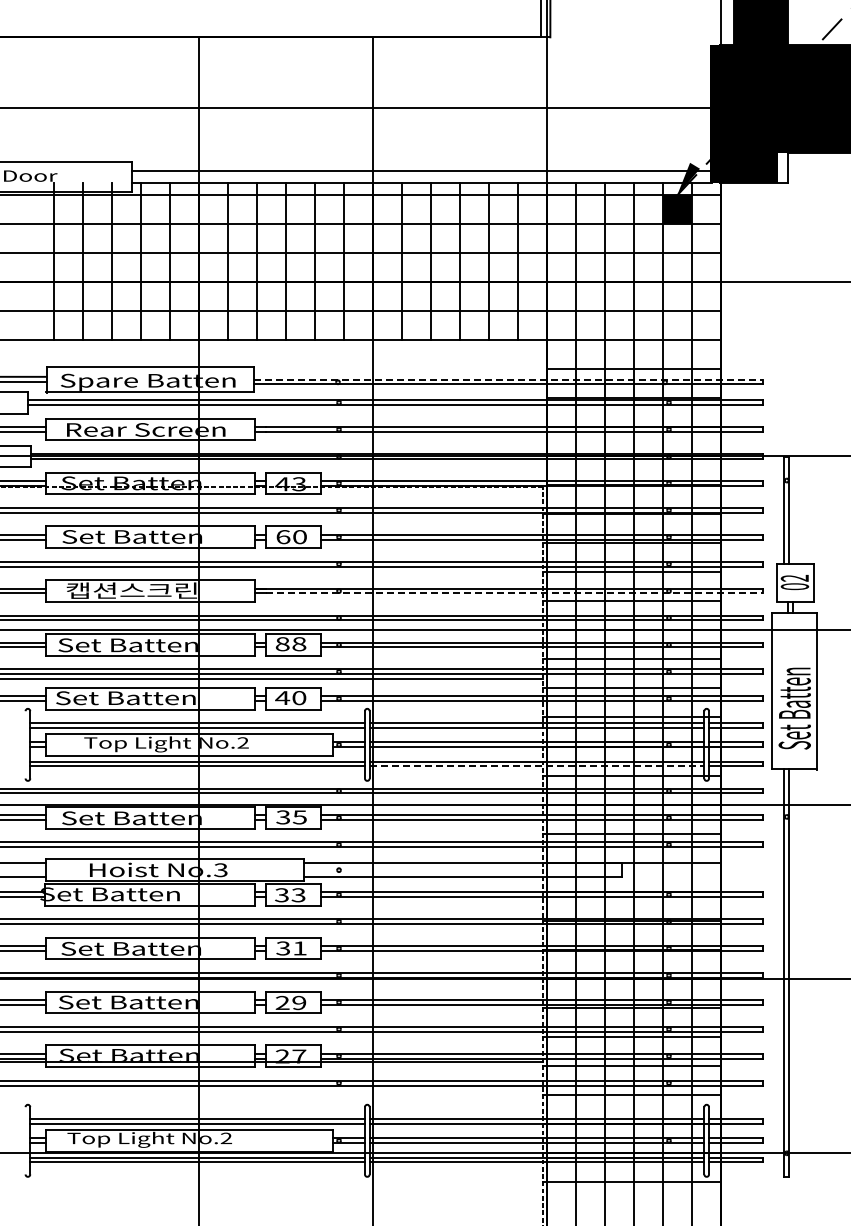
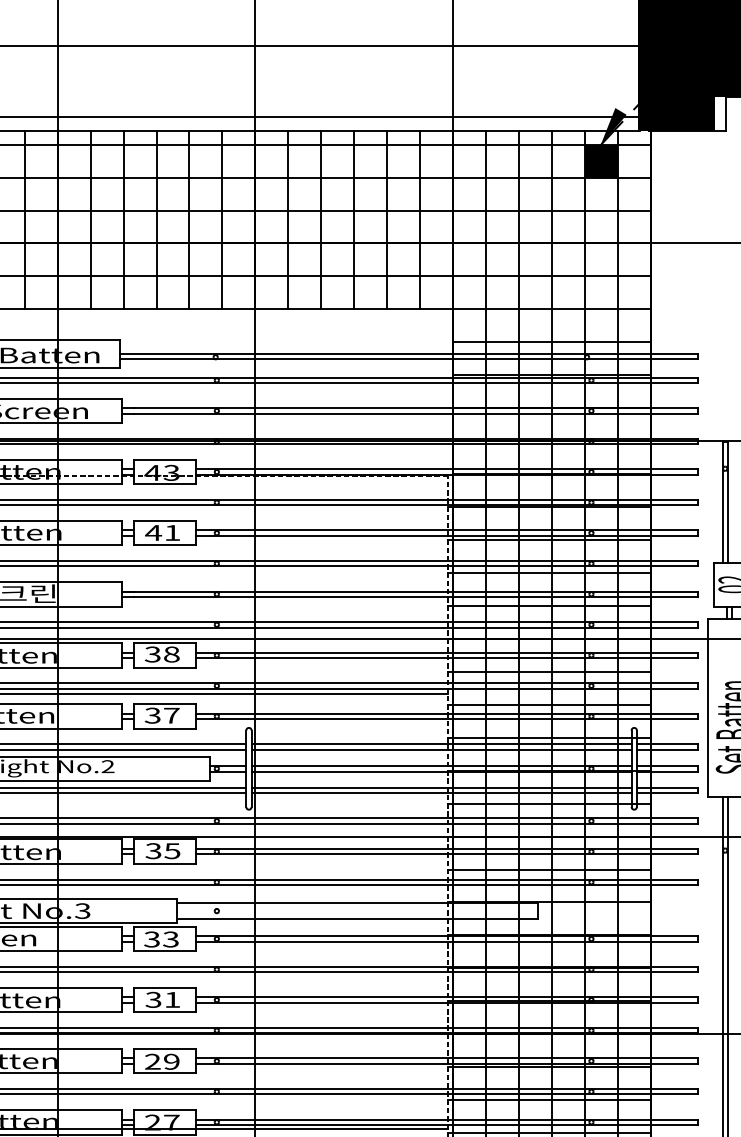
line: (508, 379) -> (409, 354), dashed -> solid
text: (290, 537) -> (161, 533), 60 -> 41
line: (514, 593) -> (416, 596), dashed -> solid
text: (282, 644) -> (152, 654), 88 -> 38
text: (290, 698) -> (161, 716), 40 -> 37
line: (537, 766) -> (442, 793), dashed -> solid

